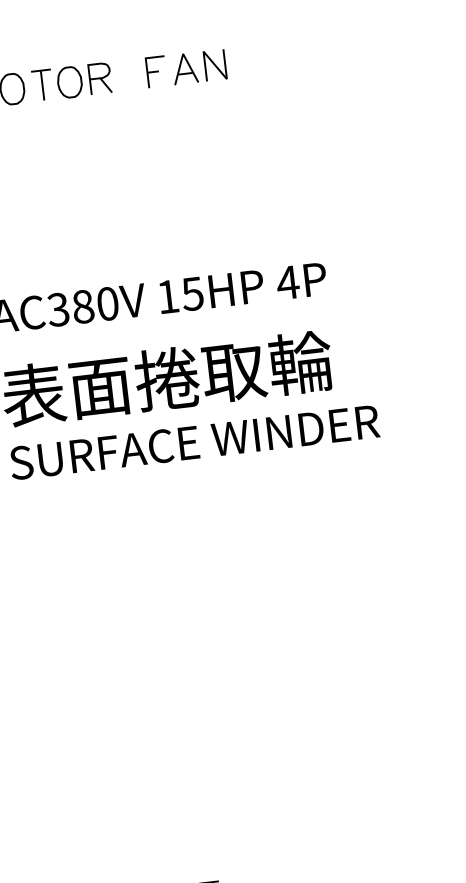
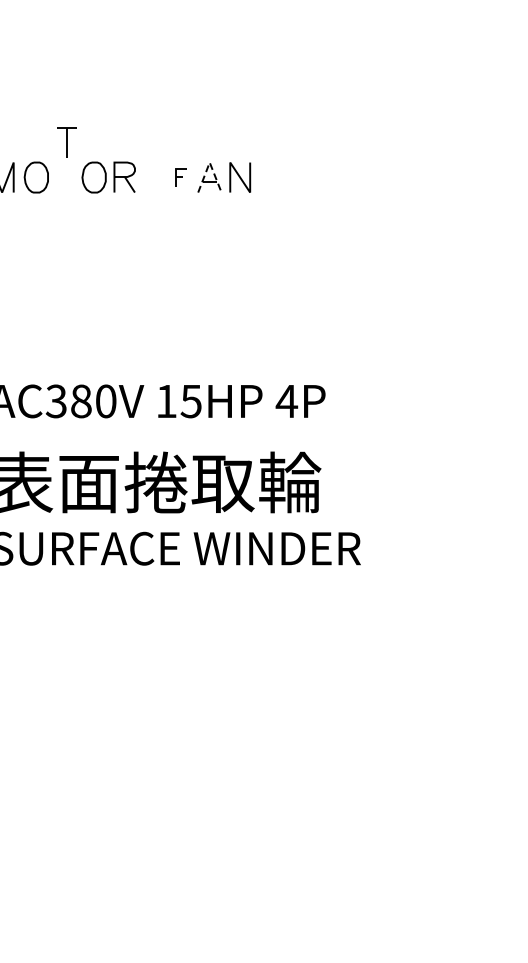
line: (182, 53) -> (209, 162), solid -> dashed
part: (155, 72) -> (180, 177), size x0.6
part: (42, 85) -> (66, 142), moved

